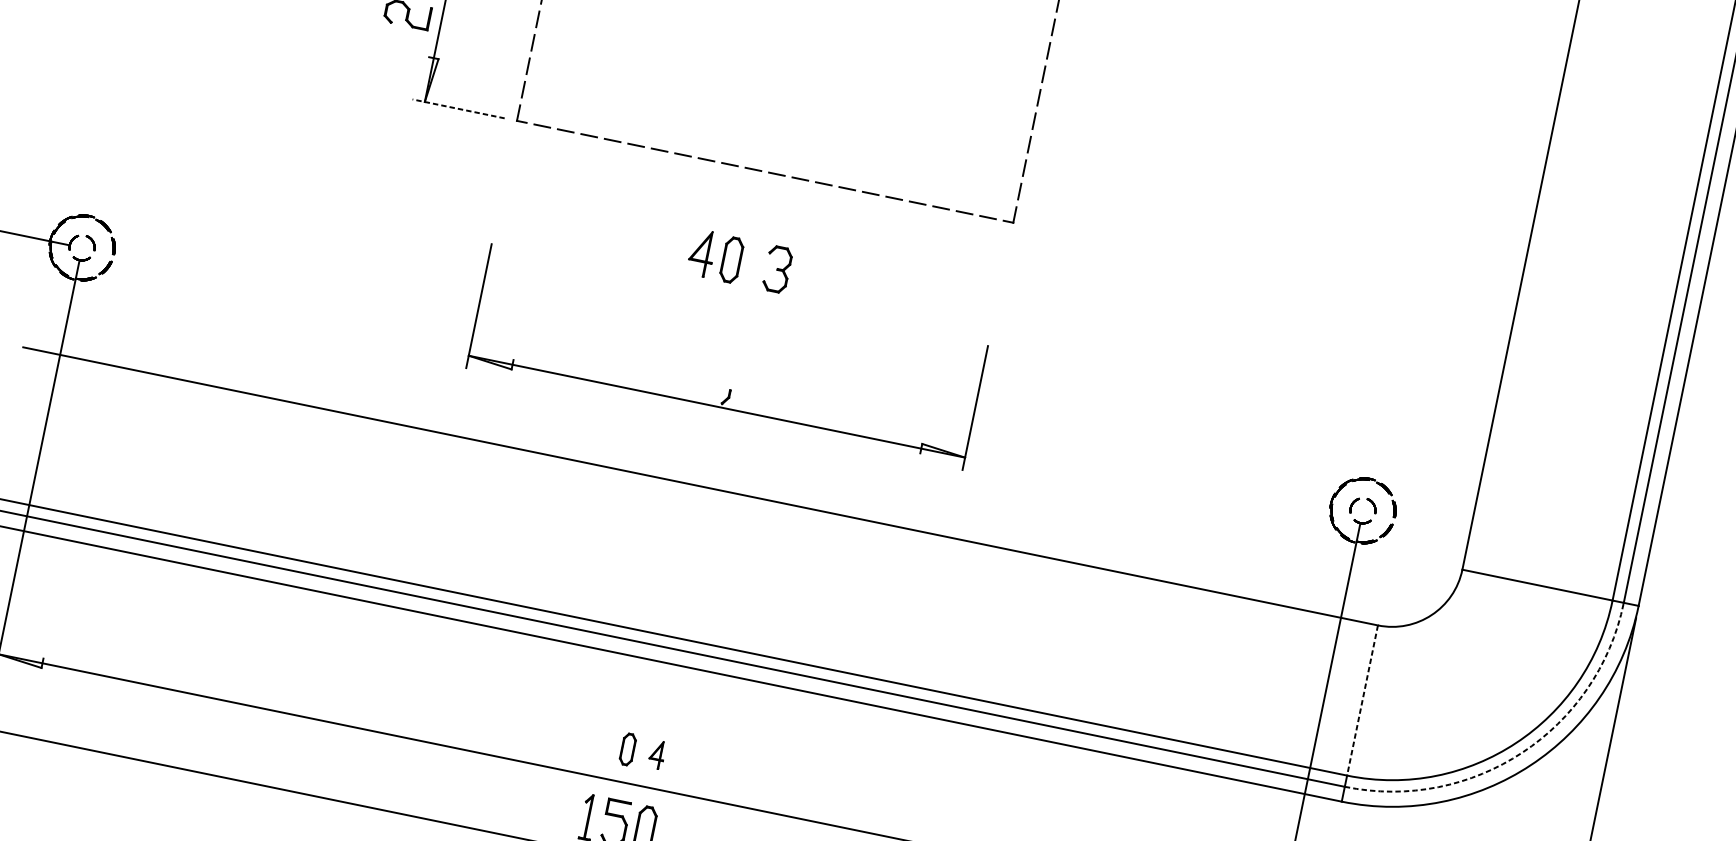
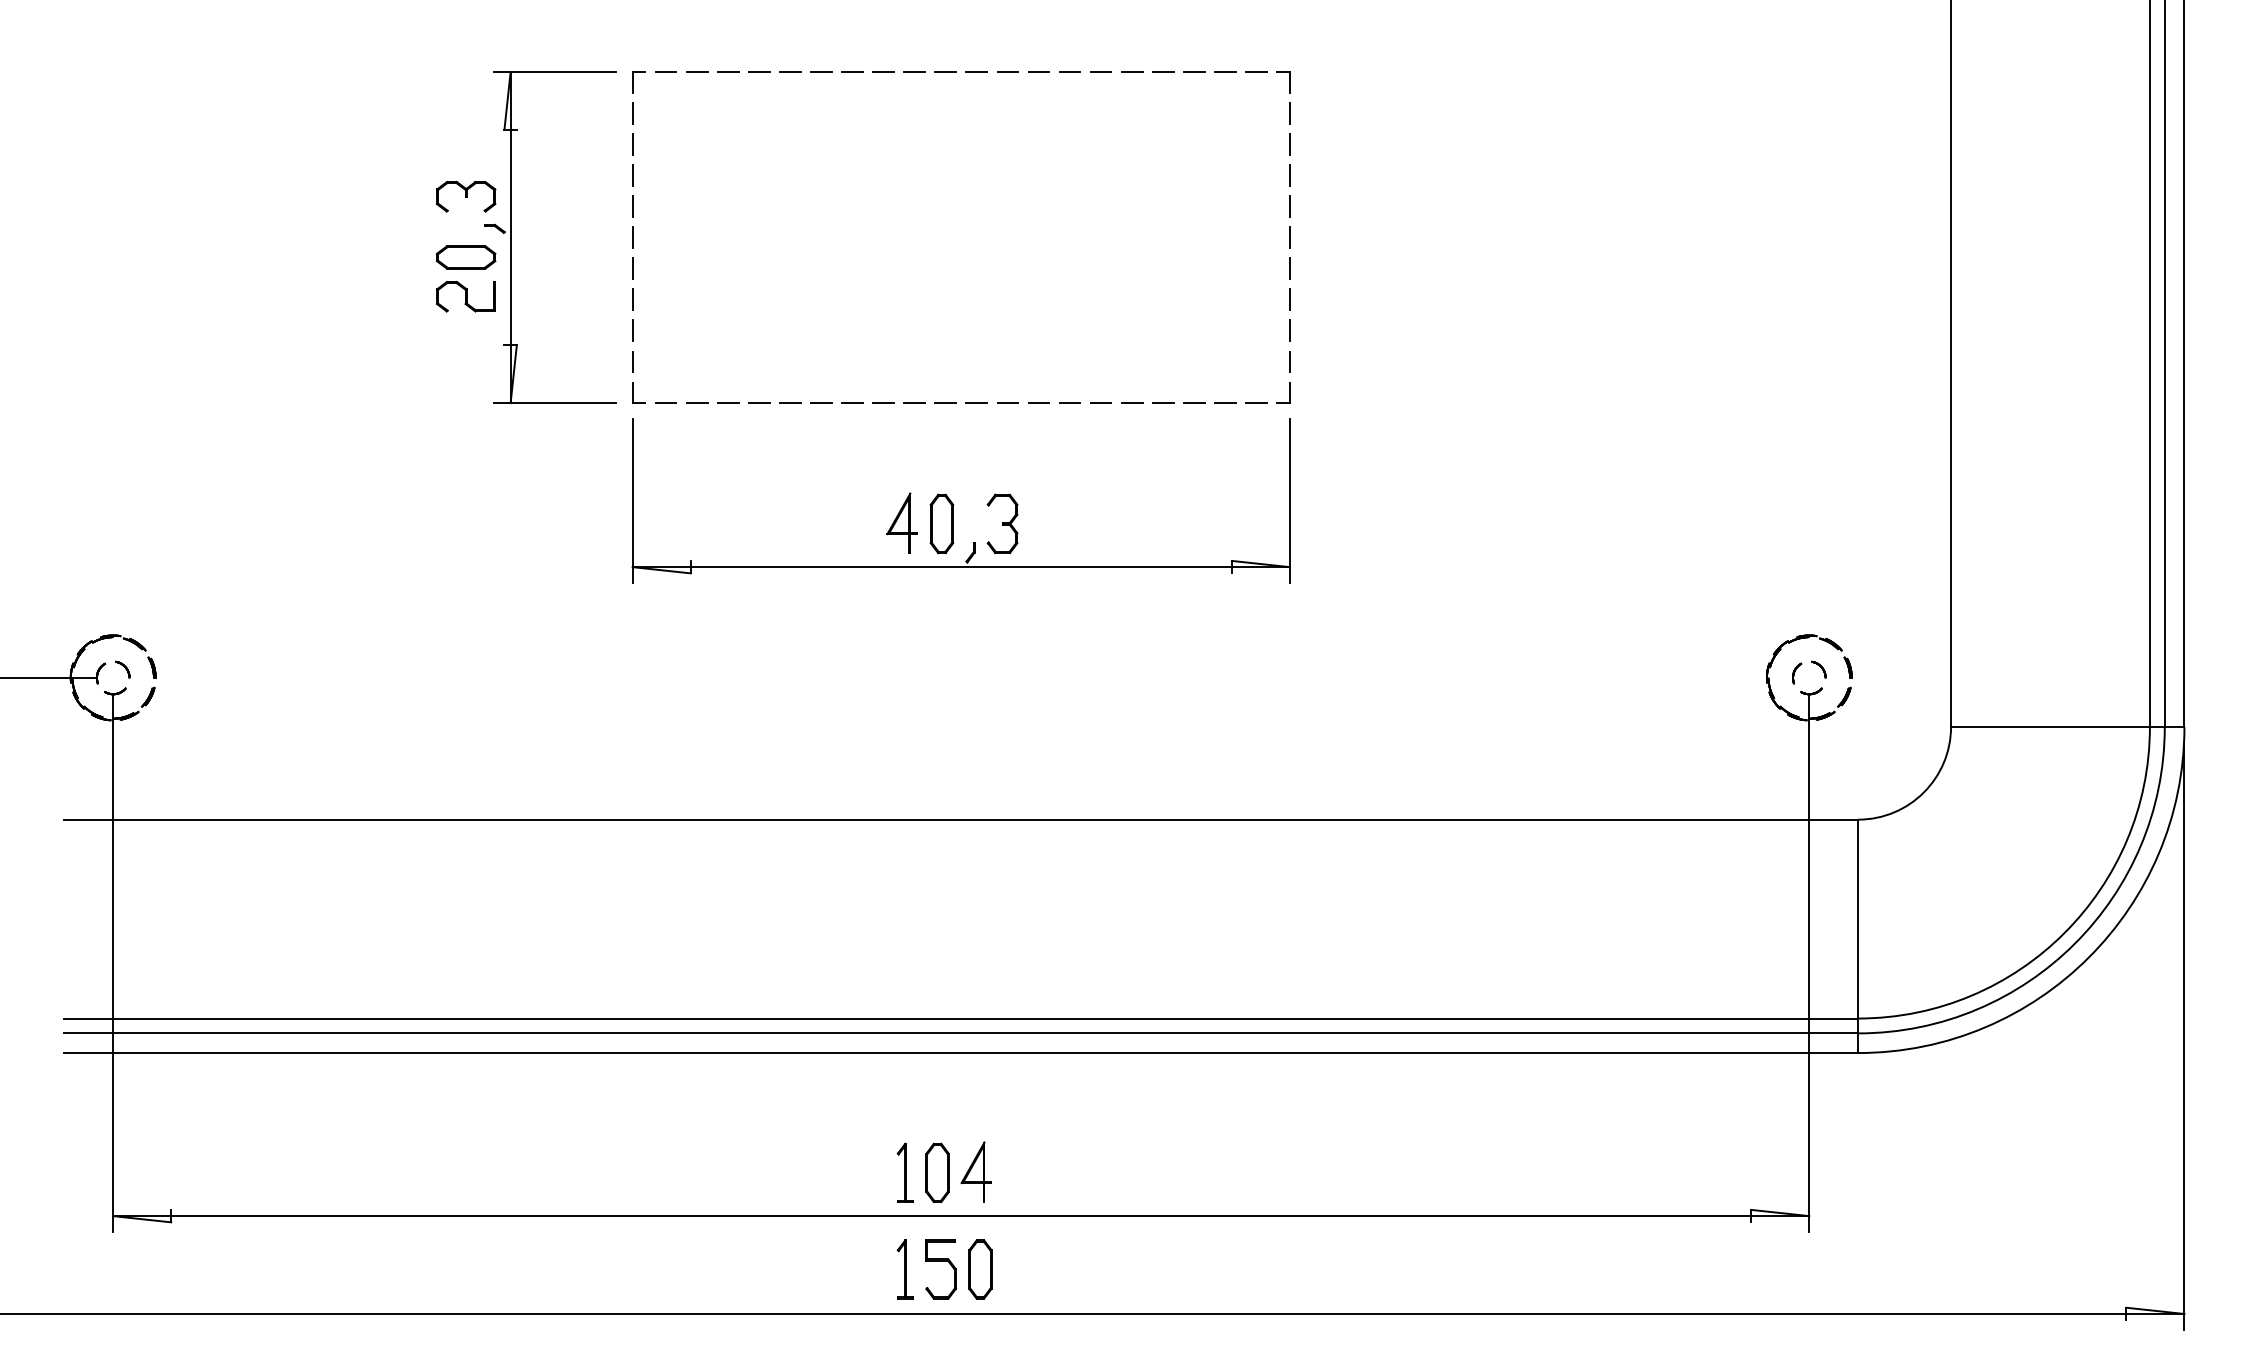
line: (457, 109) -> (554, 403), dashed -> solid
part: (729, 389) -> (973, 542), moved
line: (1362, 700) -> (1858, 919), dashed -> solid
part: (603, 744) -> (904, 1172), added
part: (627, 749) -> (937, 1172), size x1.43
arc: (1522, 752) -> (2075, 943), dashed -> solid
part: (656, 754) -> (975, 1171), size x1.67

